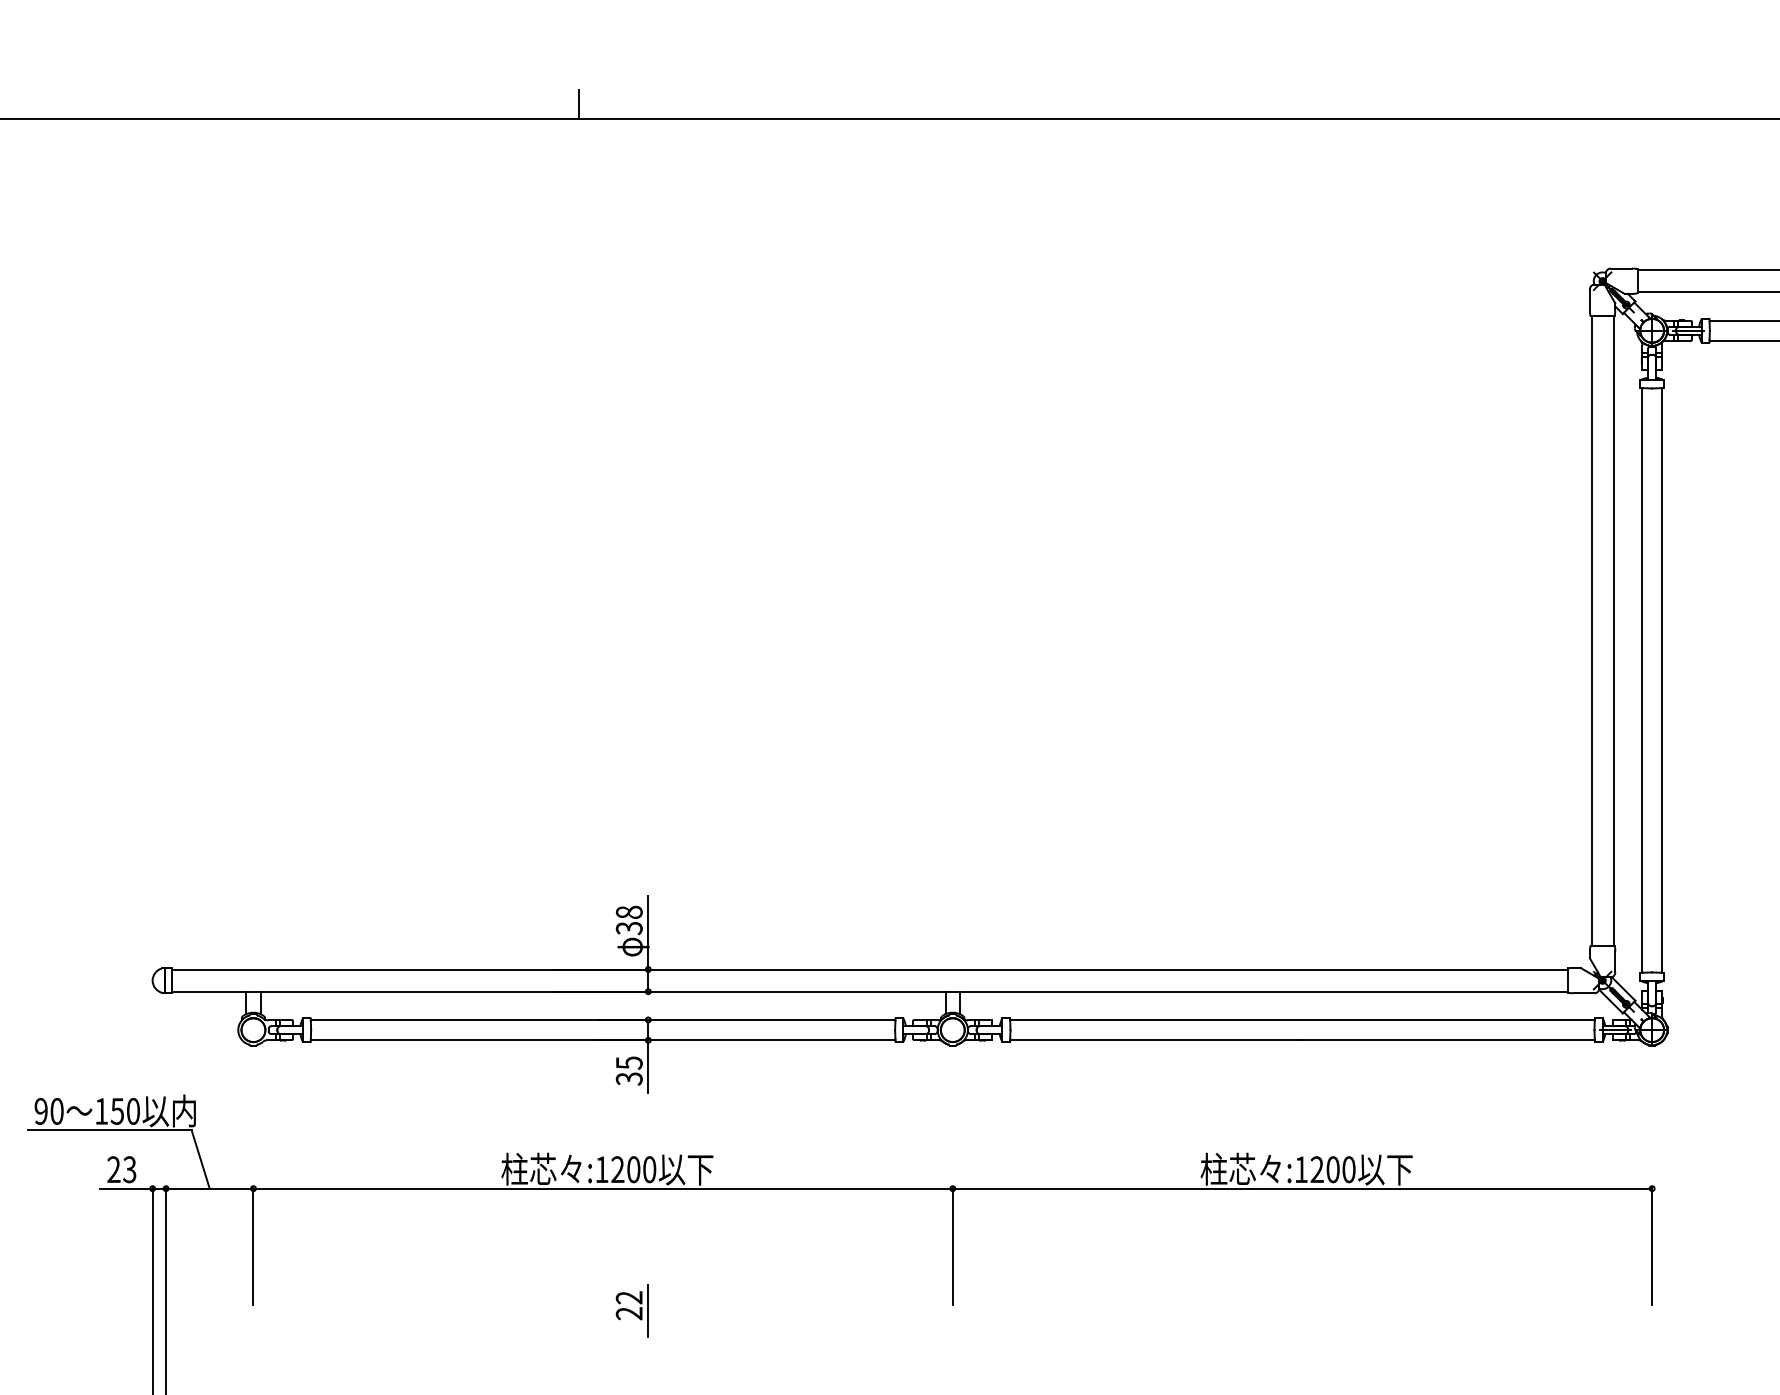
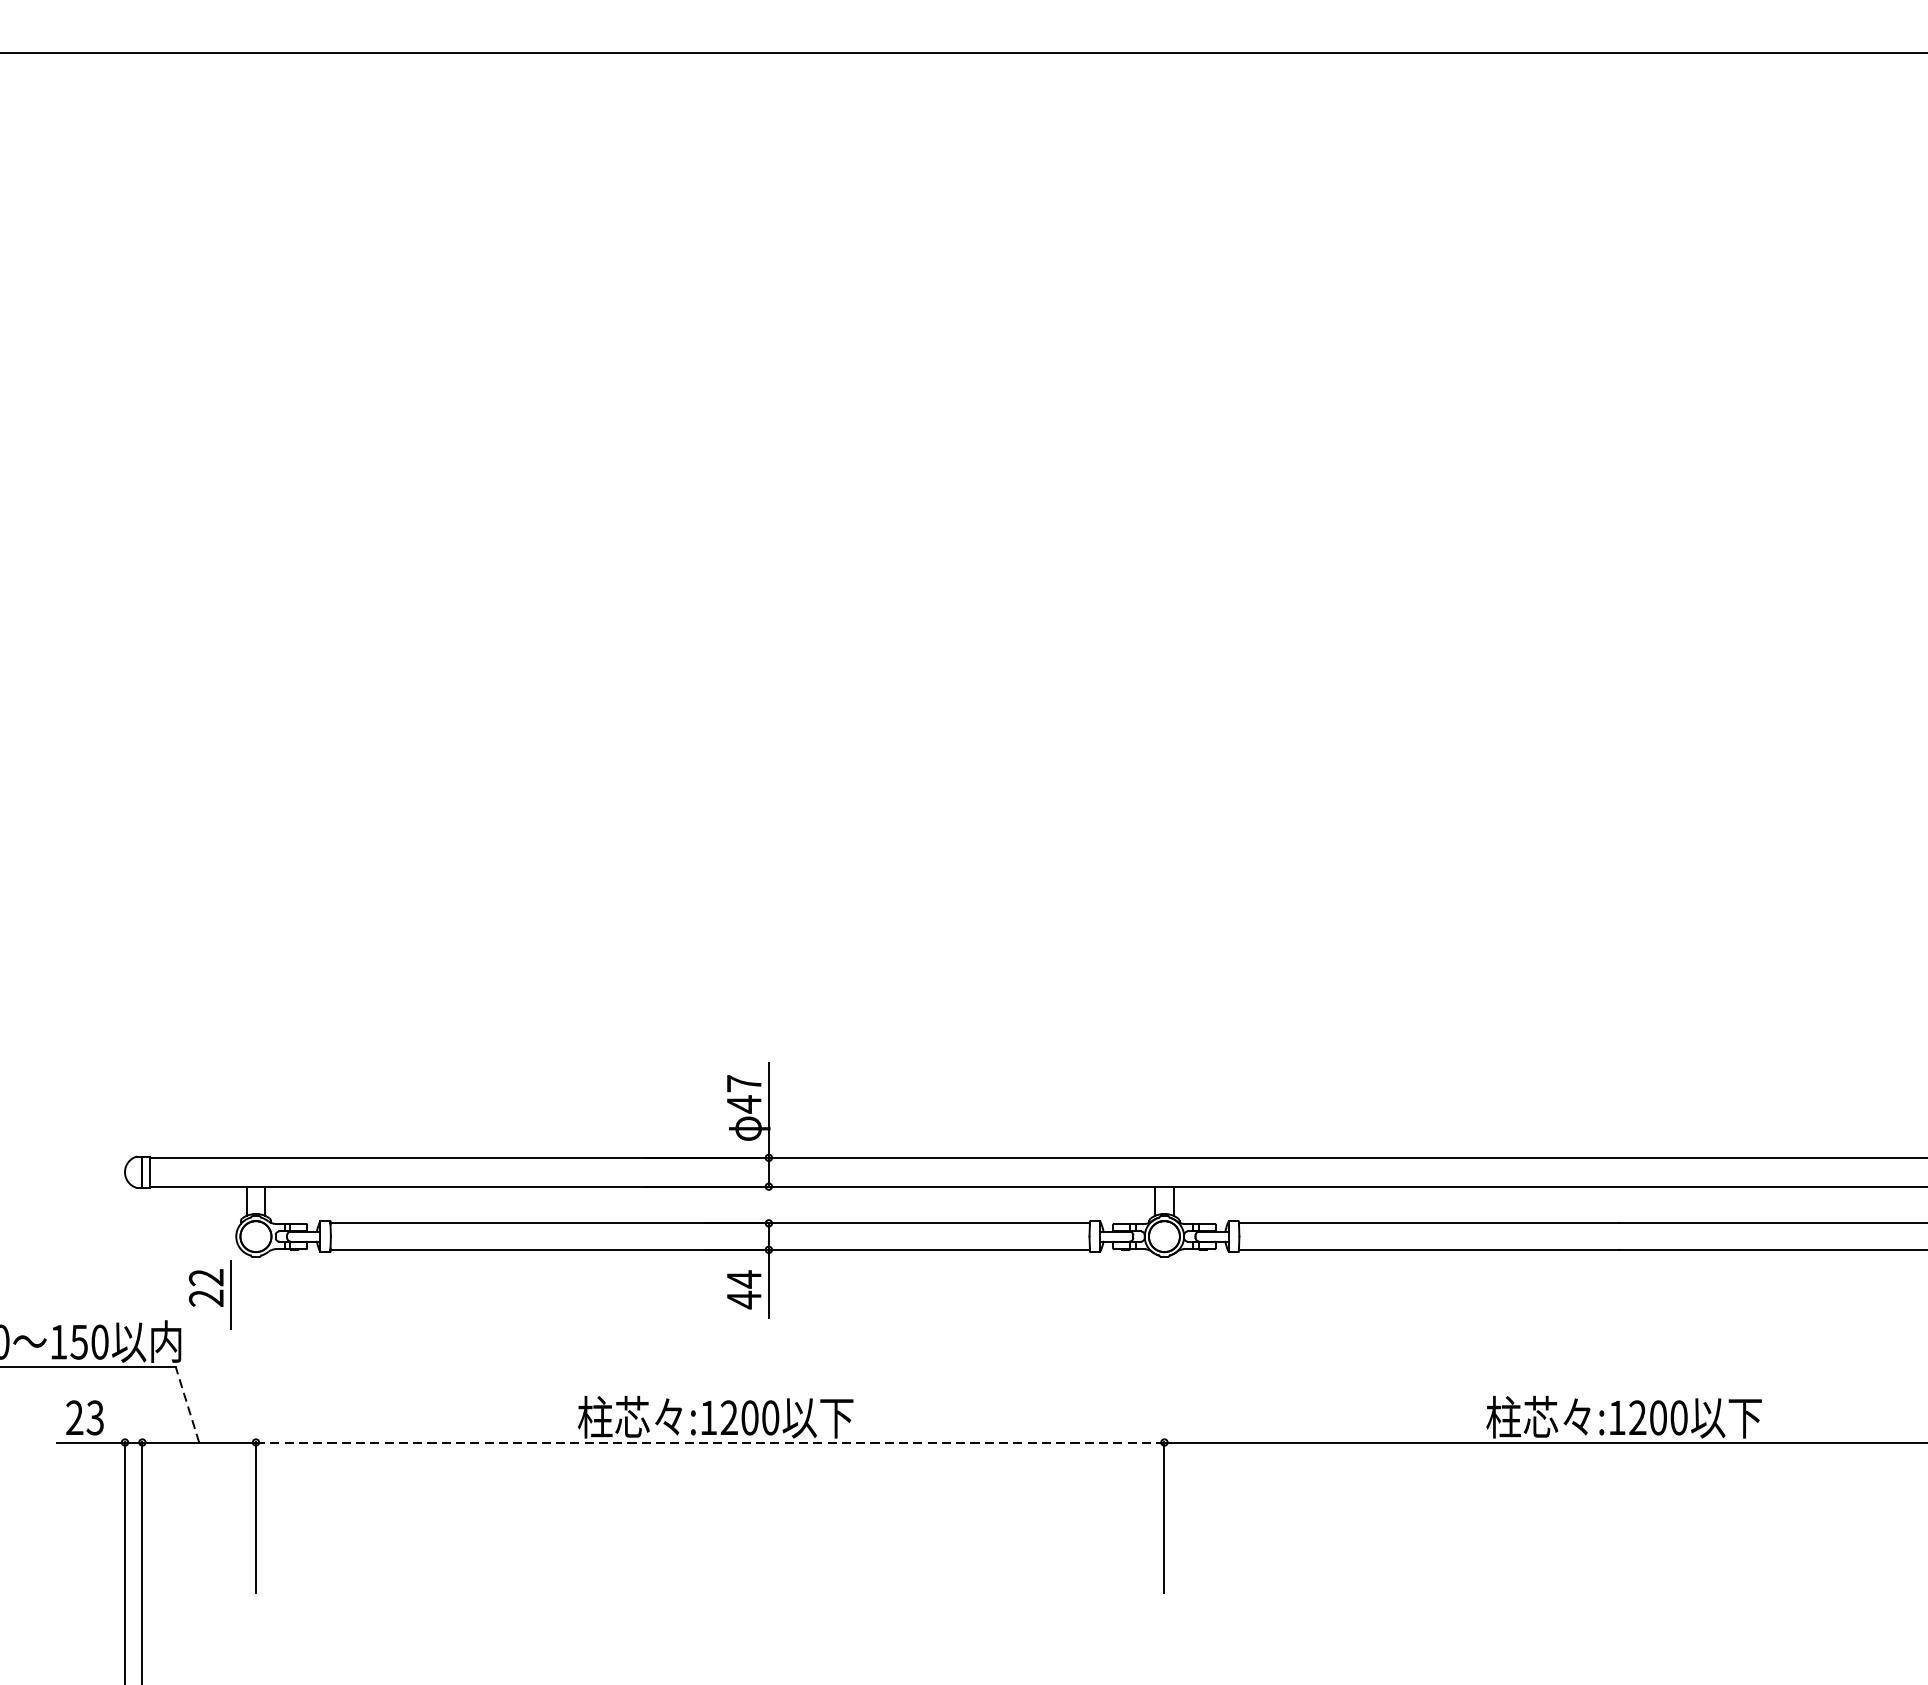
line: (579, 104) -> (679, 34), removed
text: (628, 920) -> (743, 1094), 38 -> 47
text: (628, 1071) -> (743, 1290), 35 -> 44
line: (200, 1159) -> (187, 1404), solid -> dashed
line: (603, 1188) -> (710, 1442), solid -> dashed
part: (631, 1310) -> (209, 1294), moved

